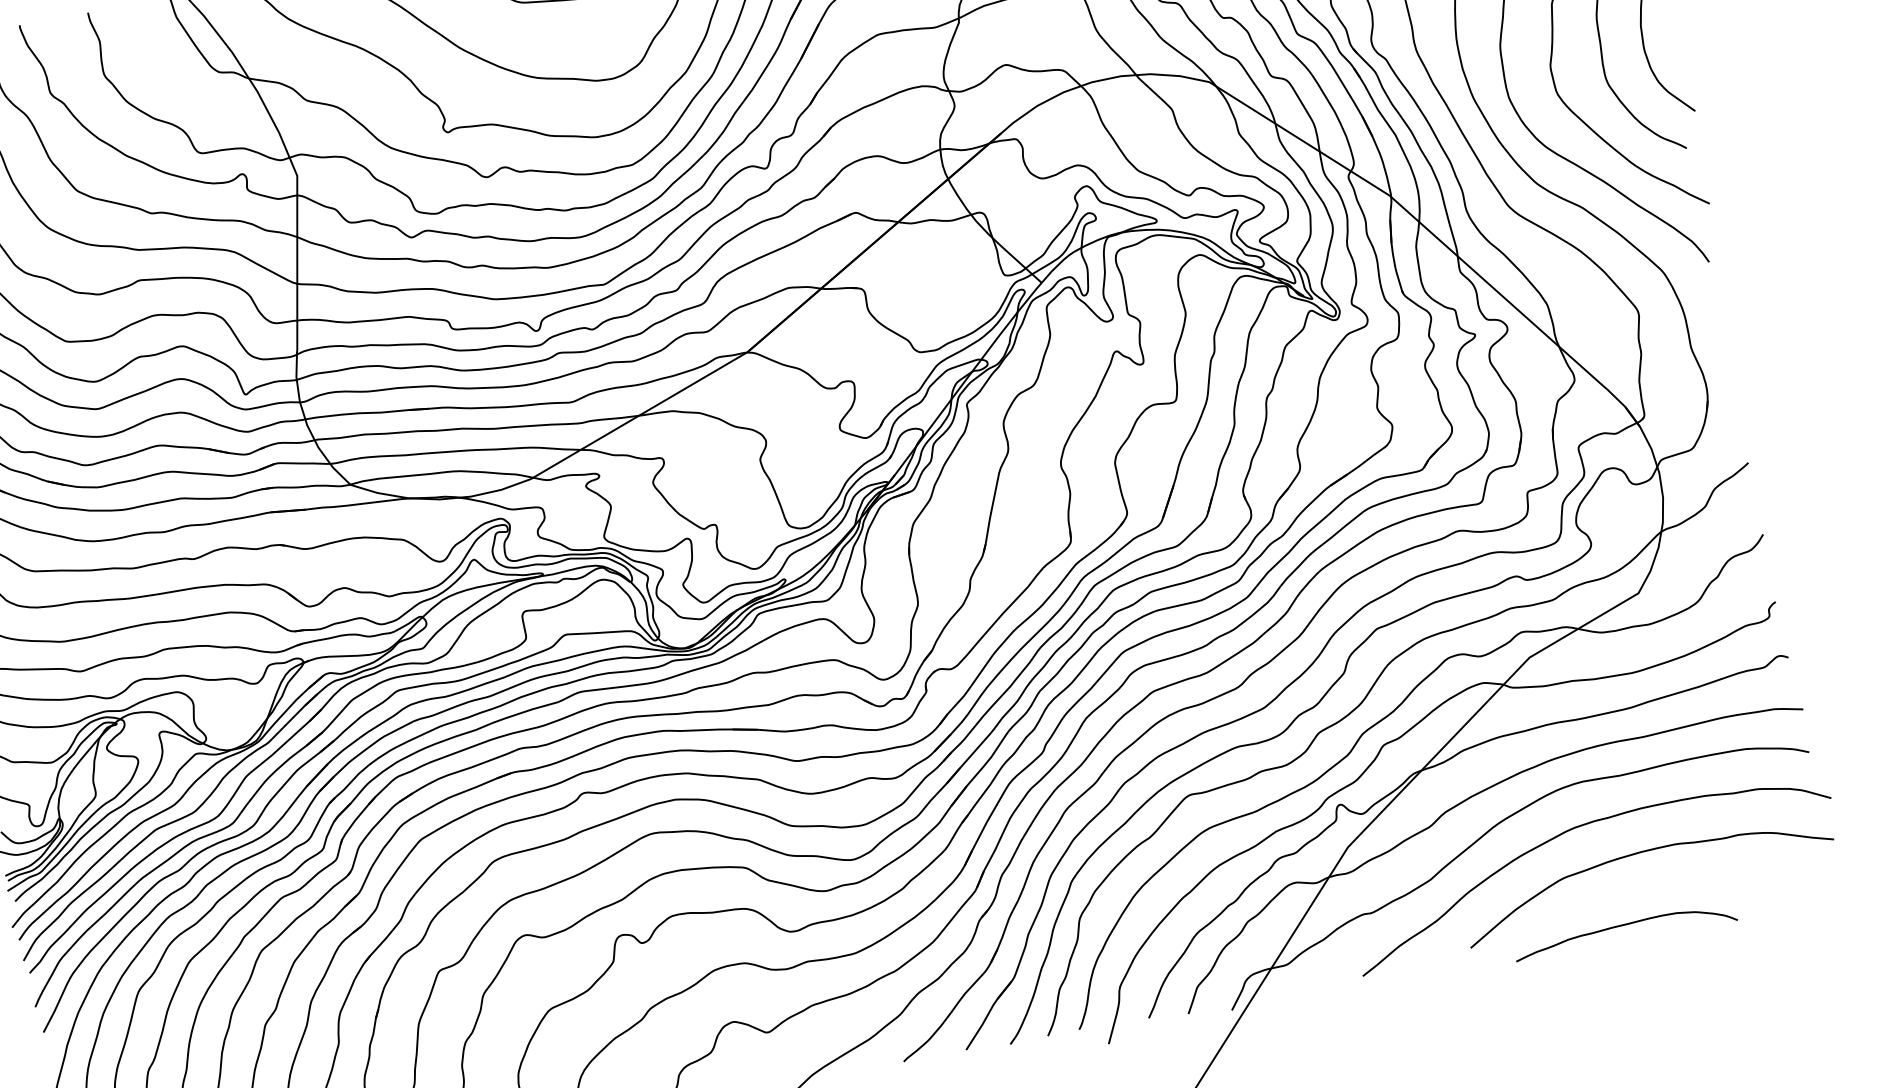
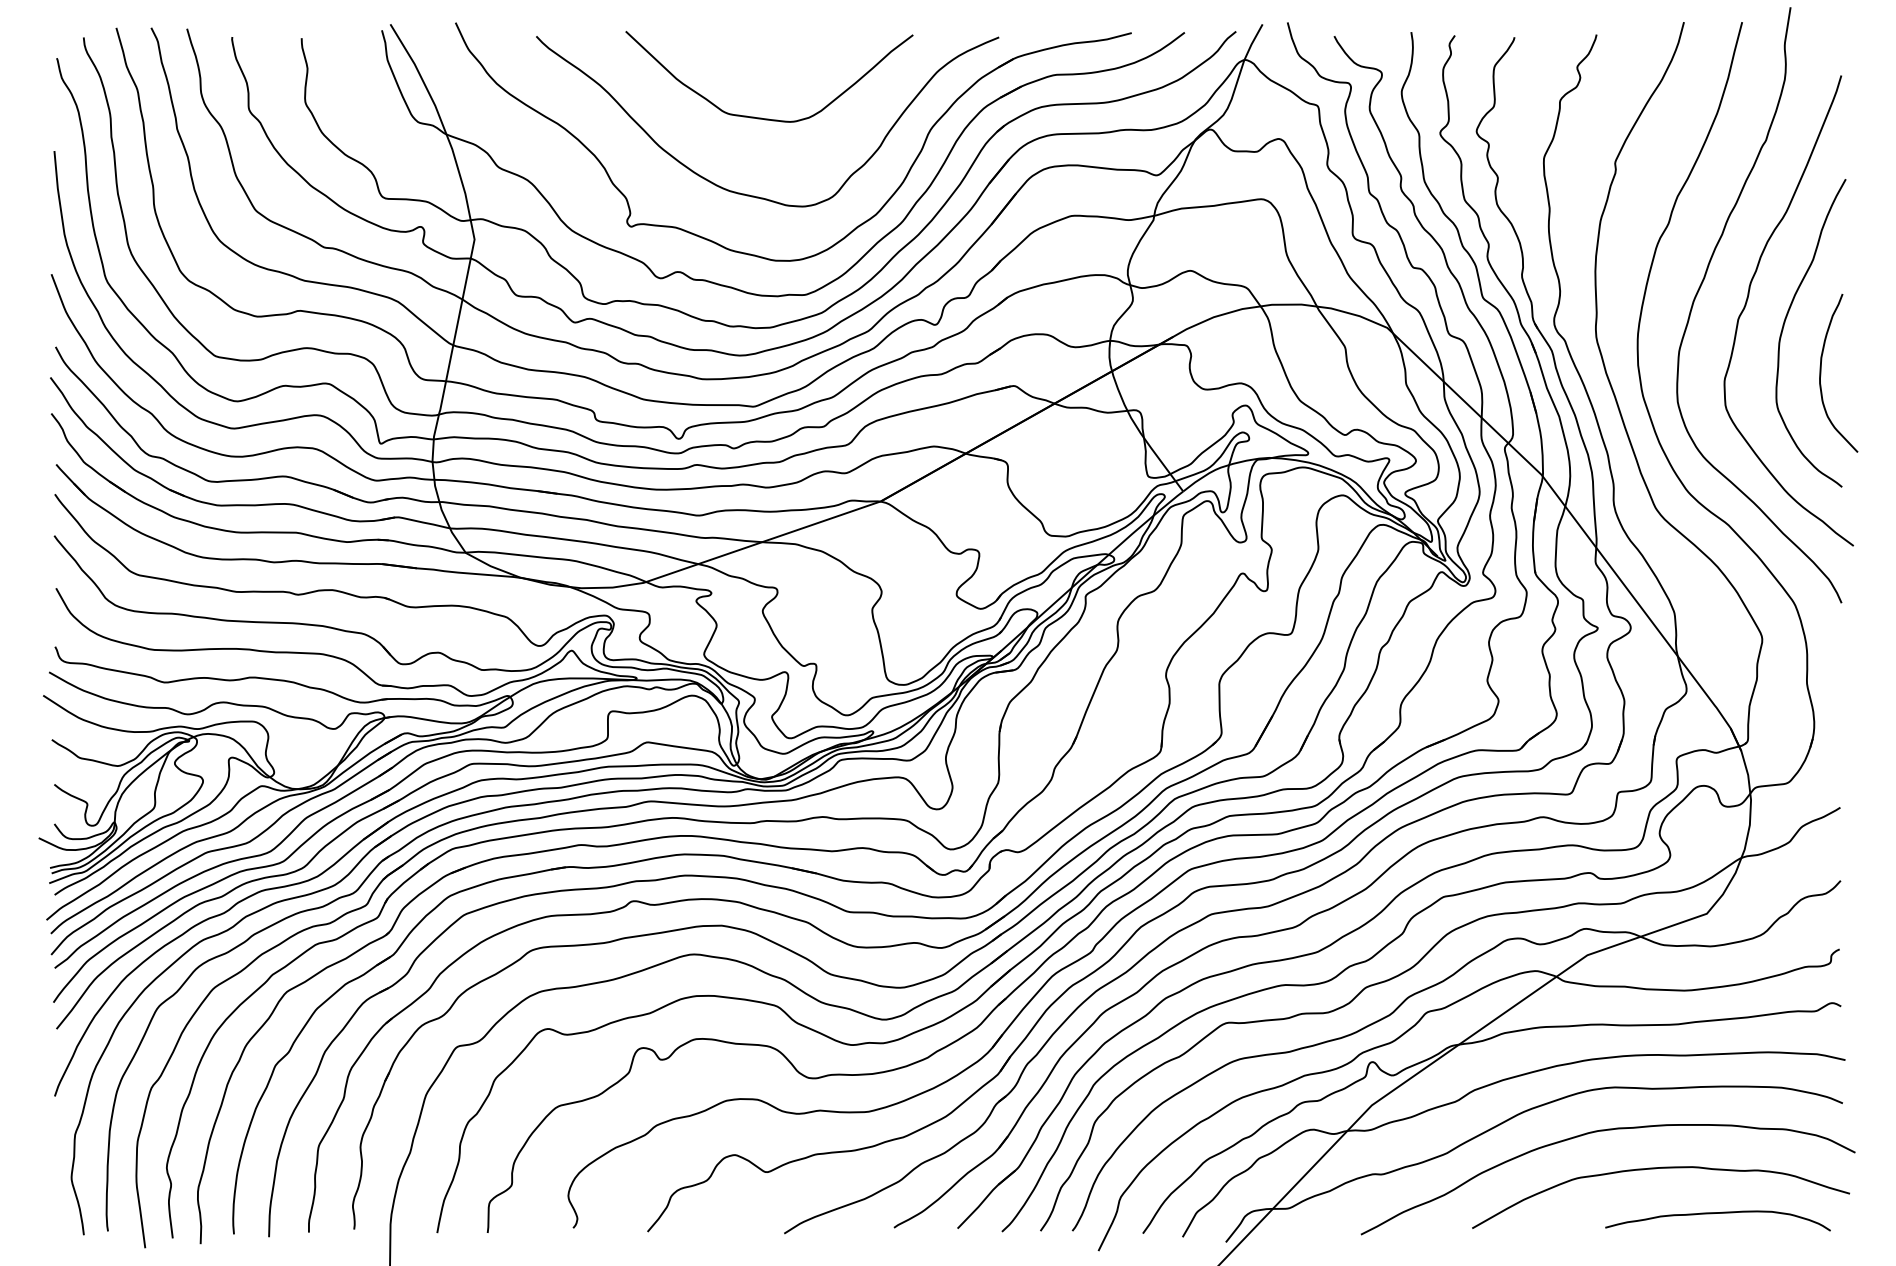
curve: (1623, 925) -> (1717, 1213), moved

